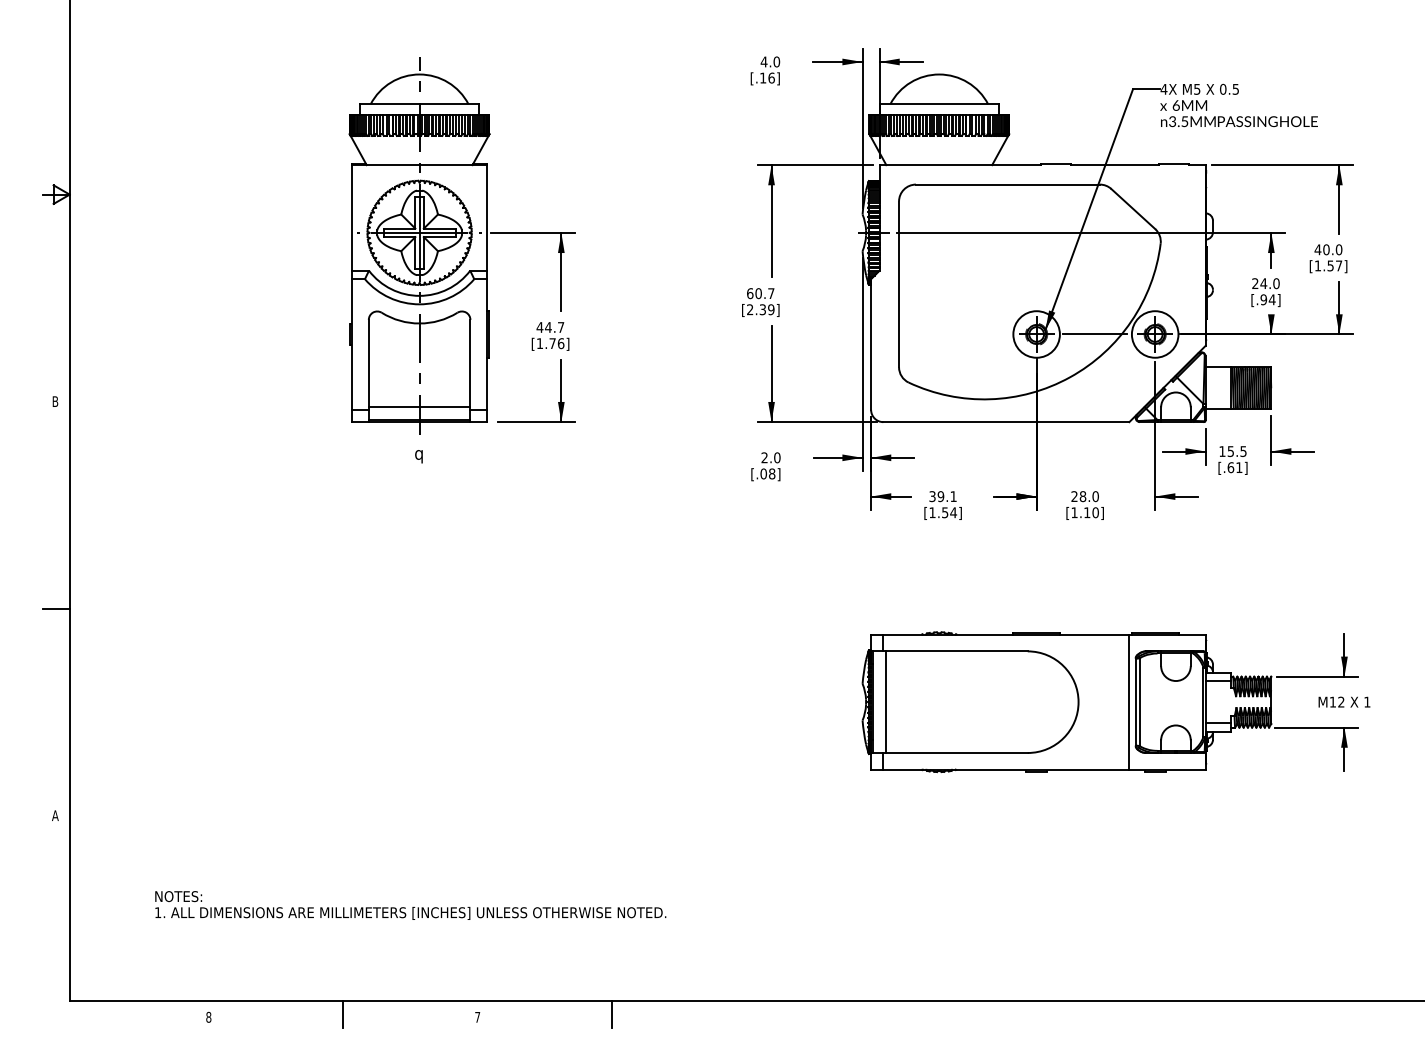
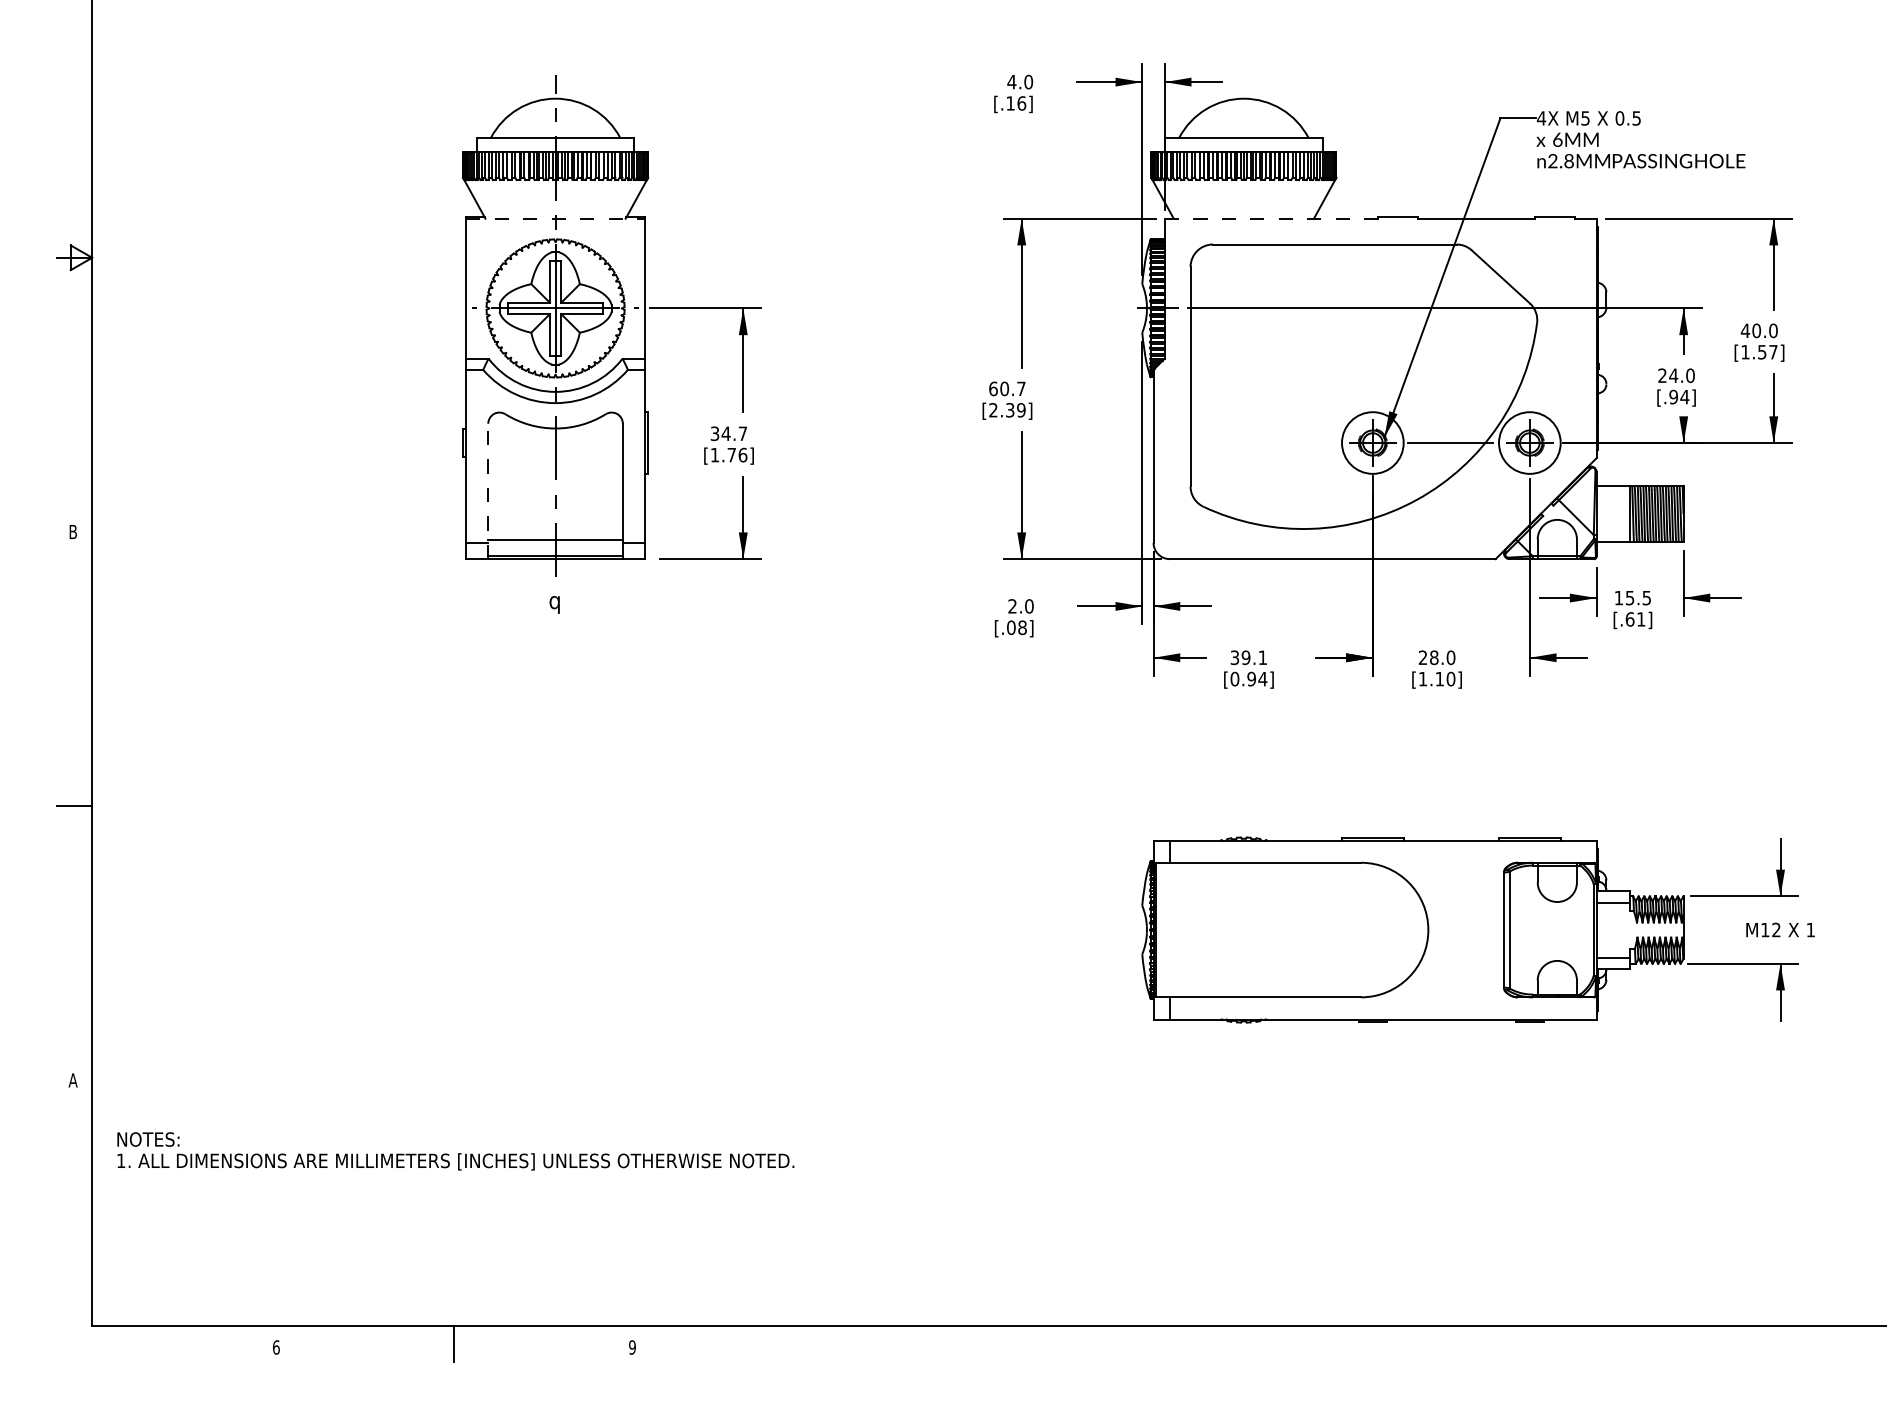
text: (1178, 121) -> (1560, 161), 3.5MM -> 2.8MM
line: (420, 164) -> (556, 218), solid -> dashed
line: (960, 164) -> (1271, 218), solid -> dashed
text: (539, 327) -> (714, 433), 44.7 -> 34.7
line: (368, 371) -> (488, 491), solid -> dashed
text: (939, 512) -> (1243, 678), [1.54] -> [0.94]
line: (886, 701) -> (1173, 929), removed
line: (1129, 701) -> (1495, 929), removed
text: (410, 905) -> (455, 1151), moved
line: (612, 1014) -> (810, 1343), removed
text: (208, 1017) -> (276, 1347), 8 -> 6
text: (477, 1017) -> (632, 1347), 7 -> 9

